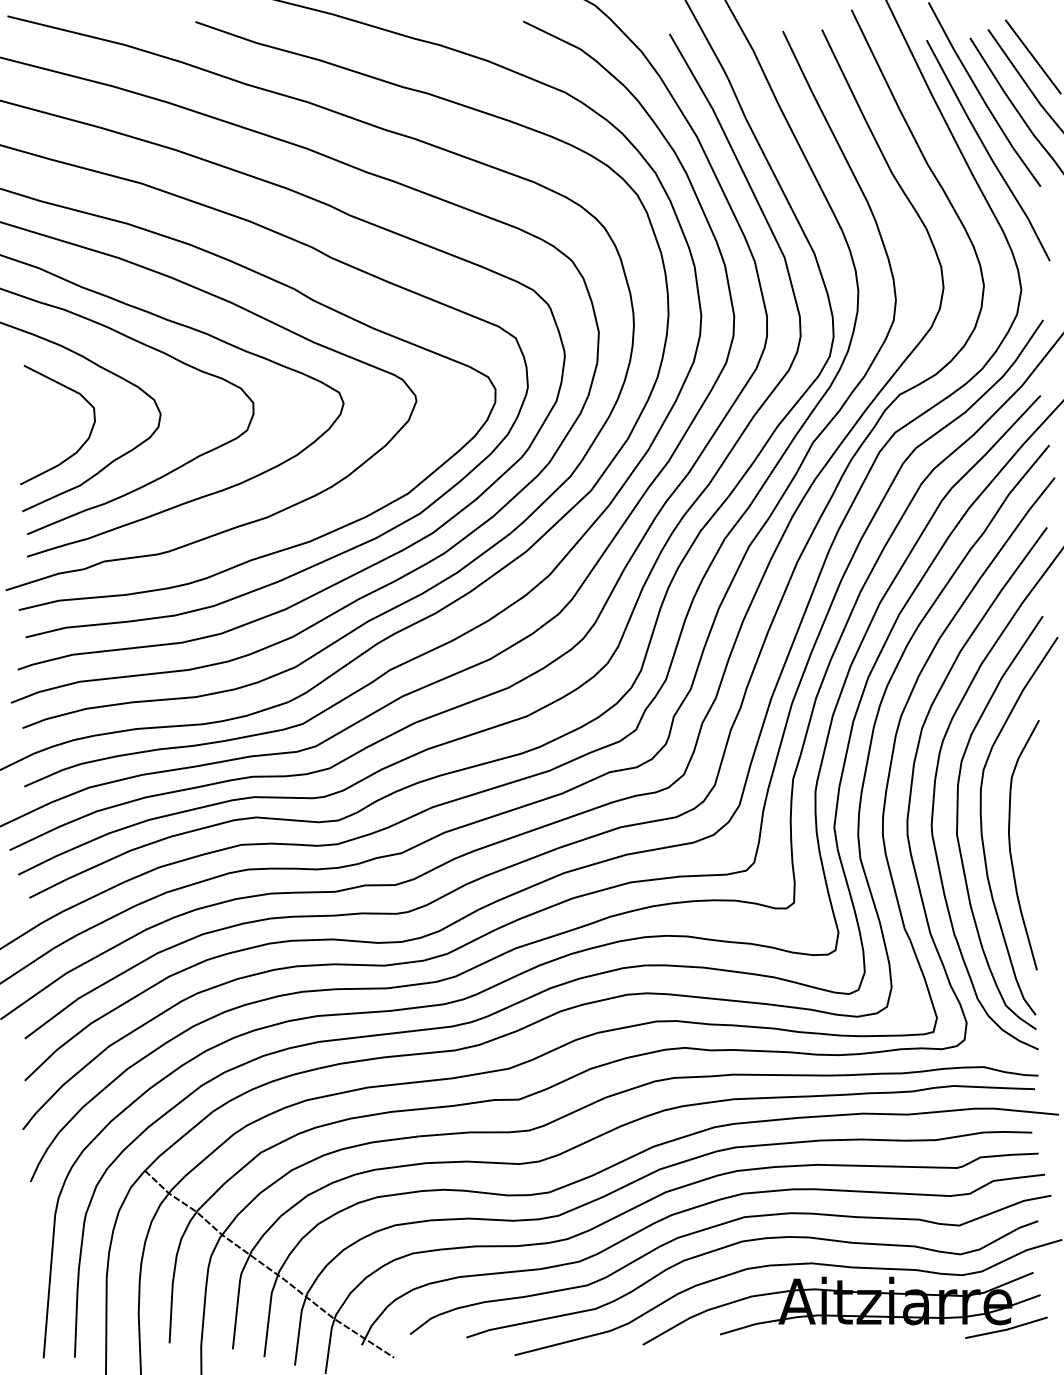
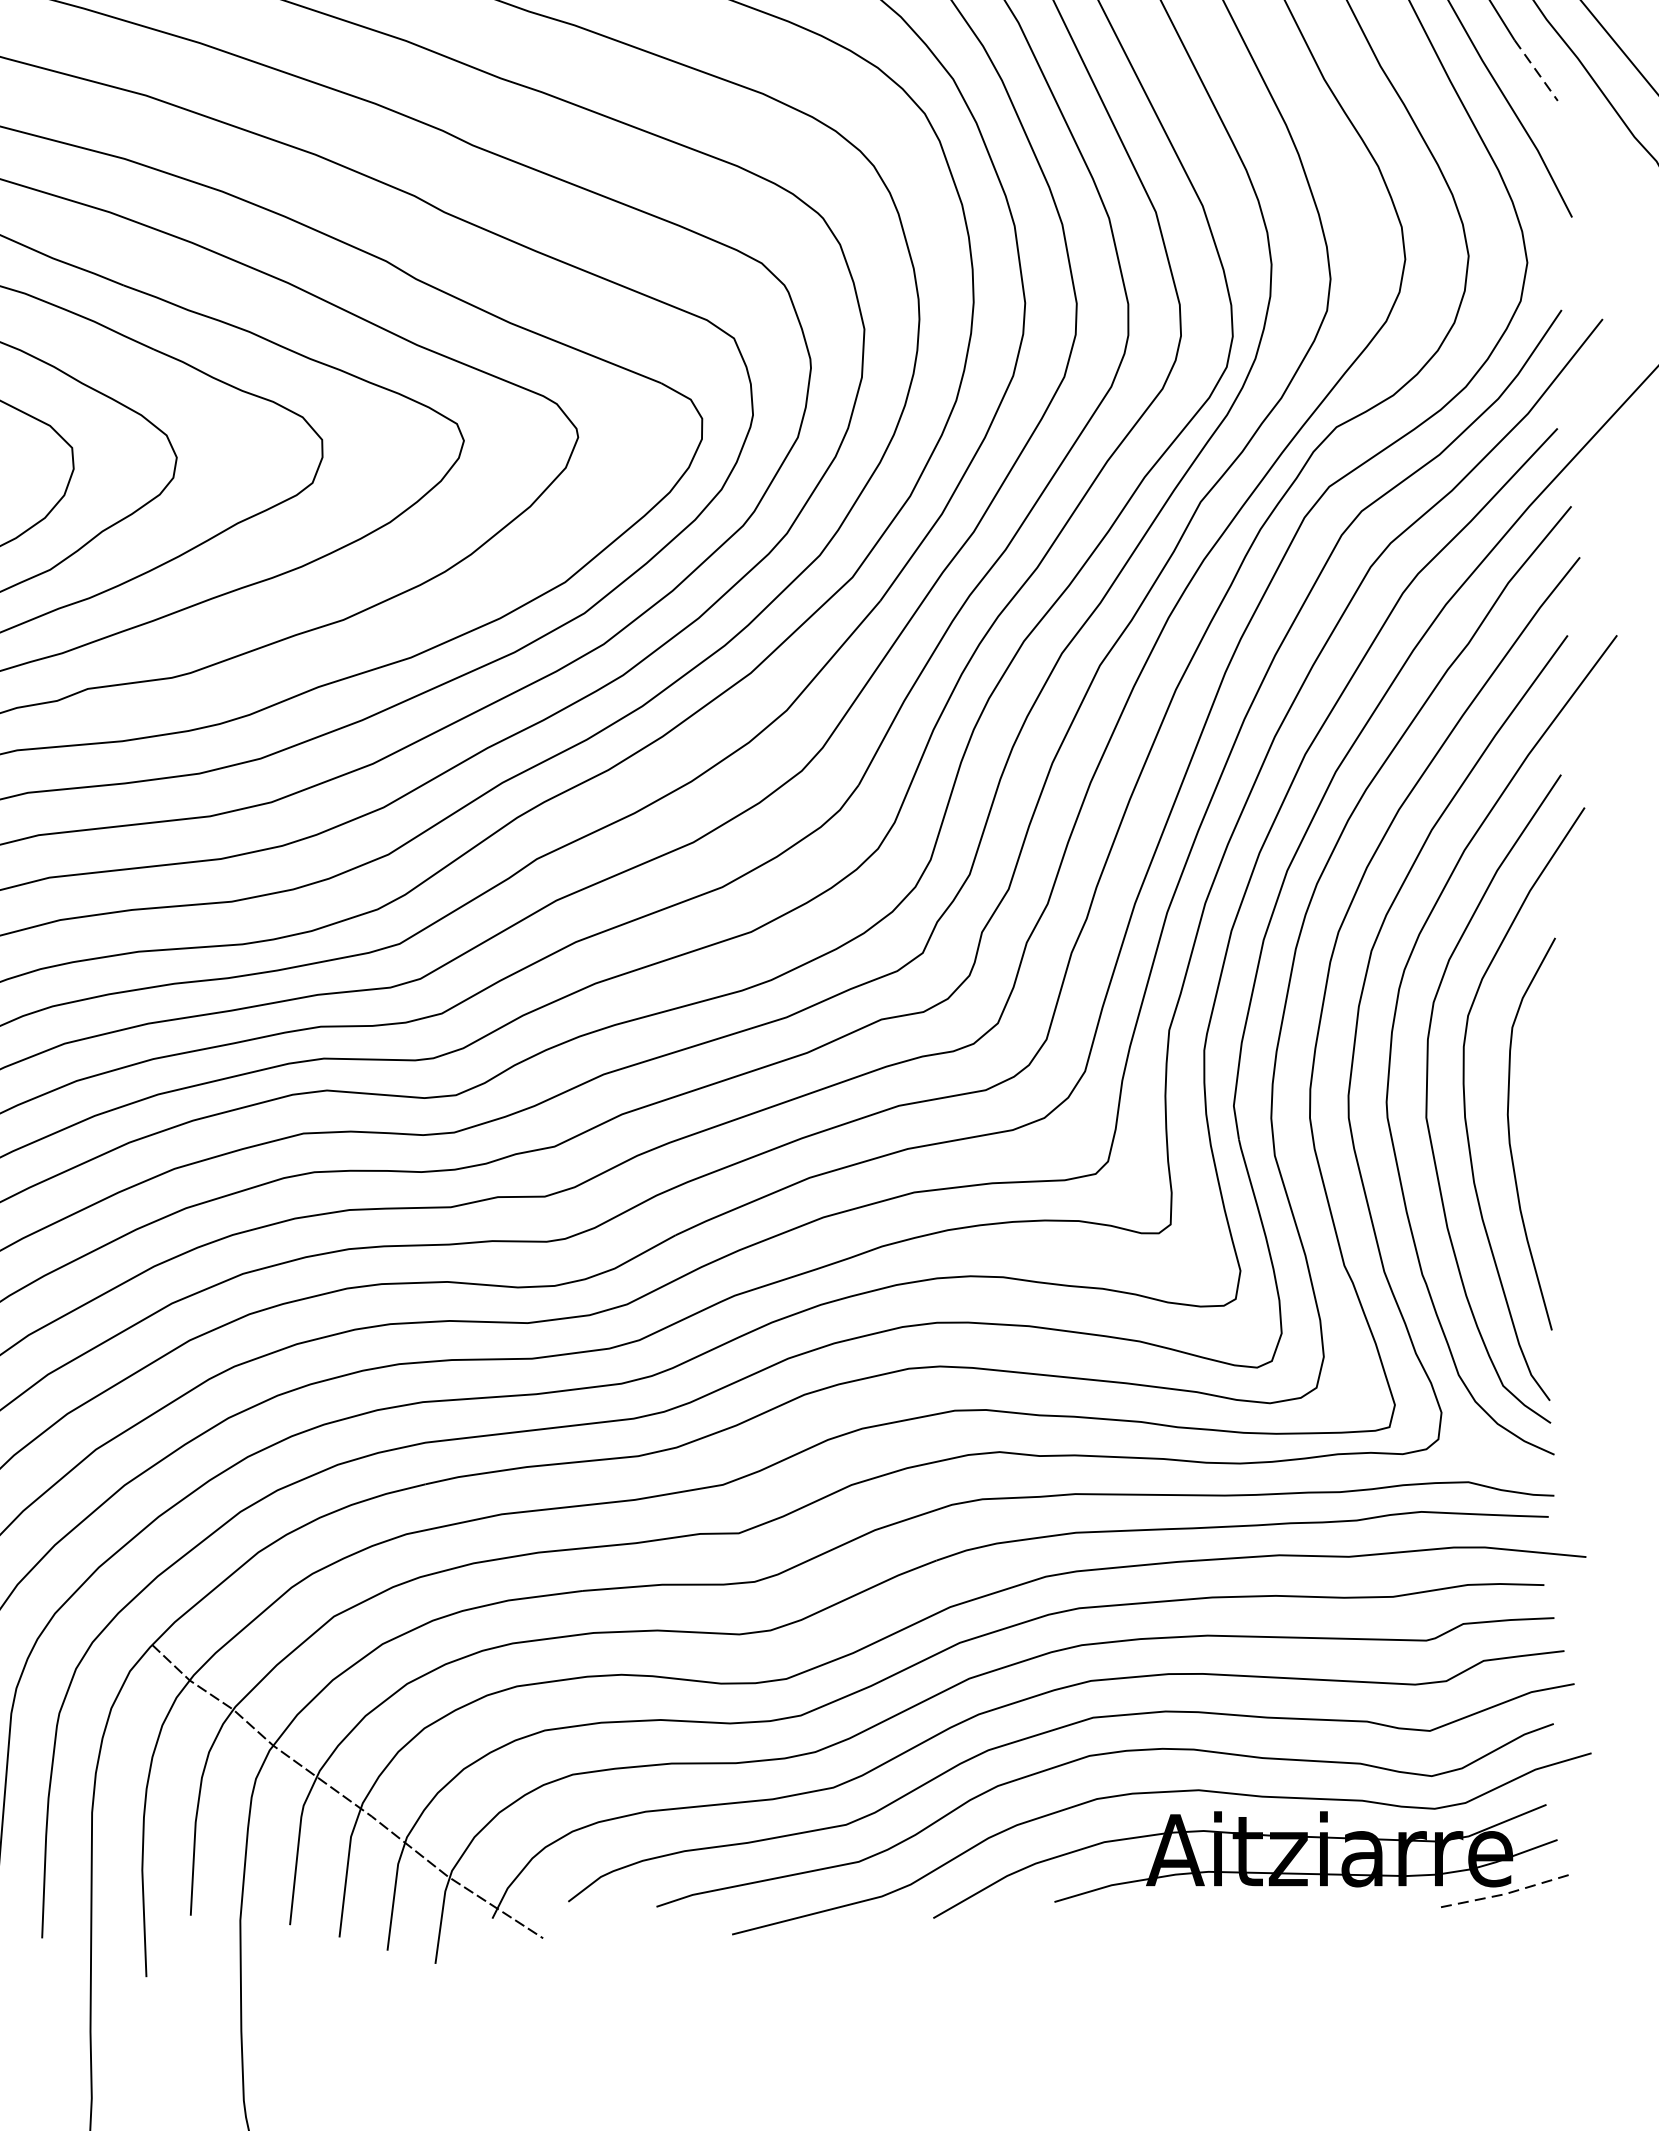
line: (1026, 167) -> (1535, 70), solid -> dashed
line: (1007, 1329) -> (1505, 1894), solid -> dashed

